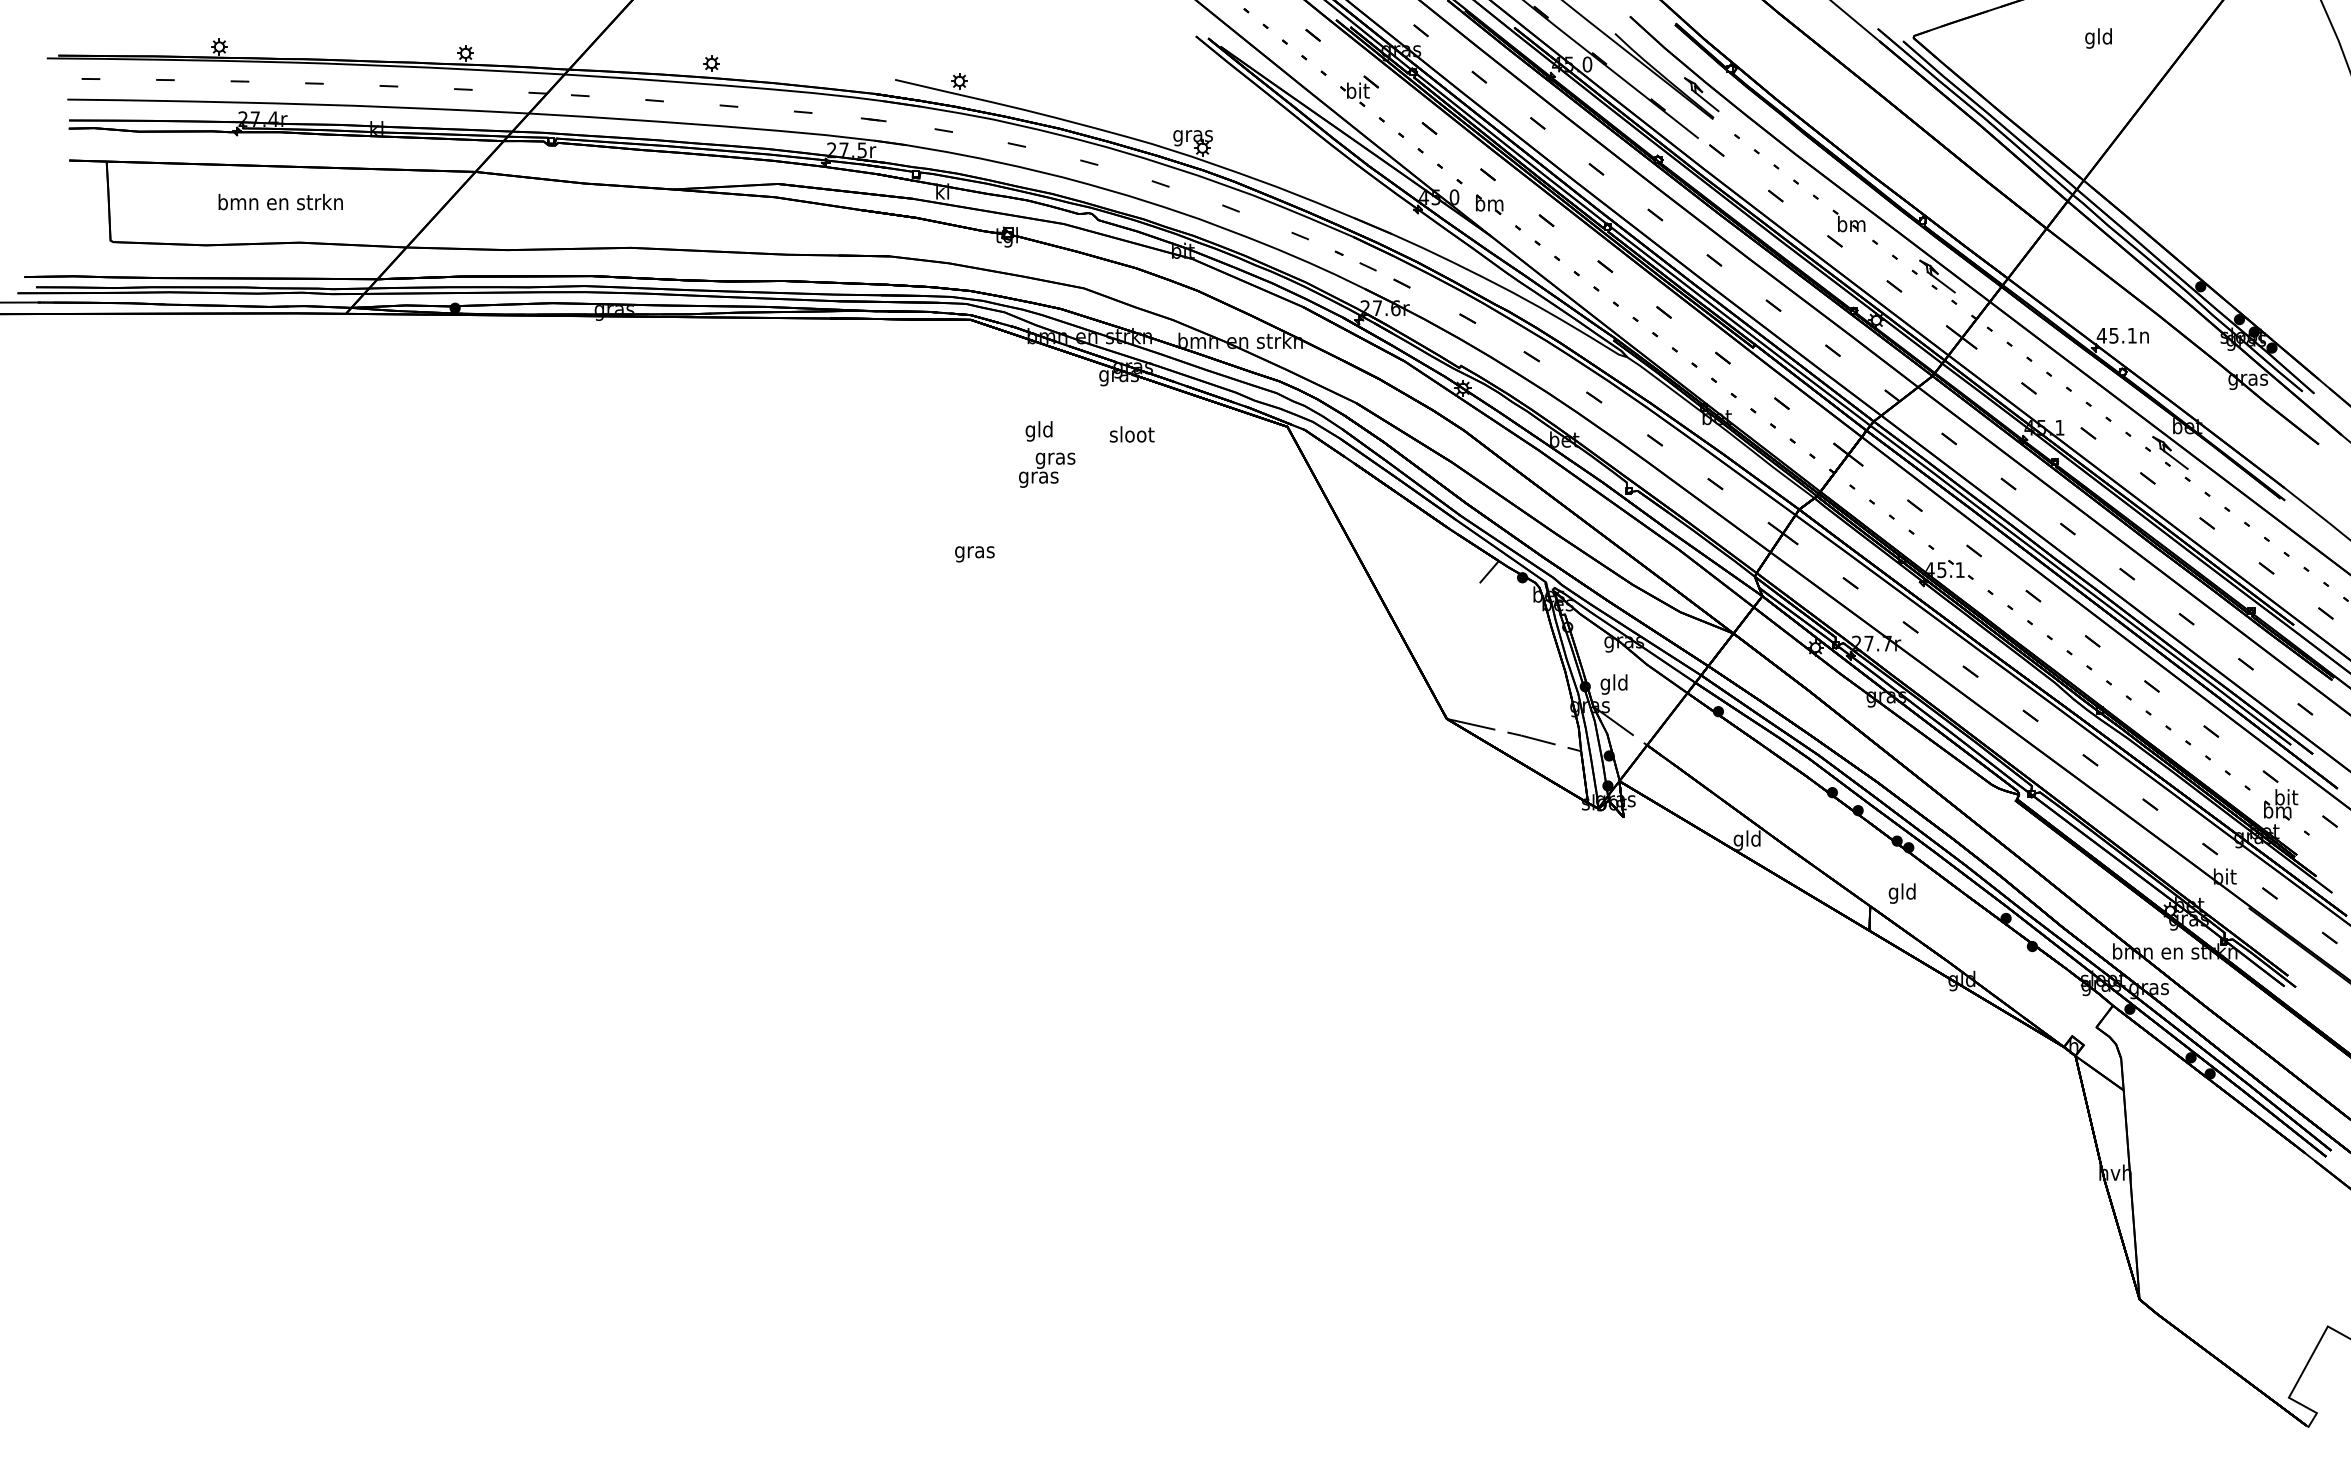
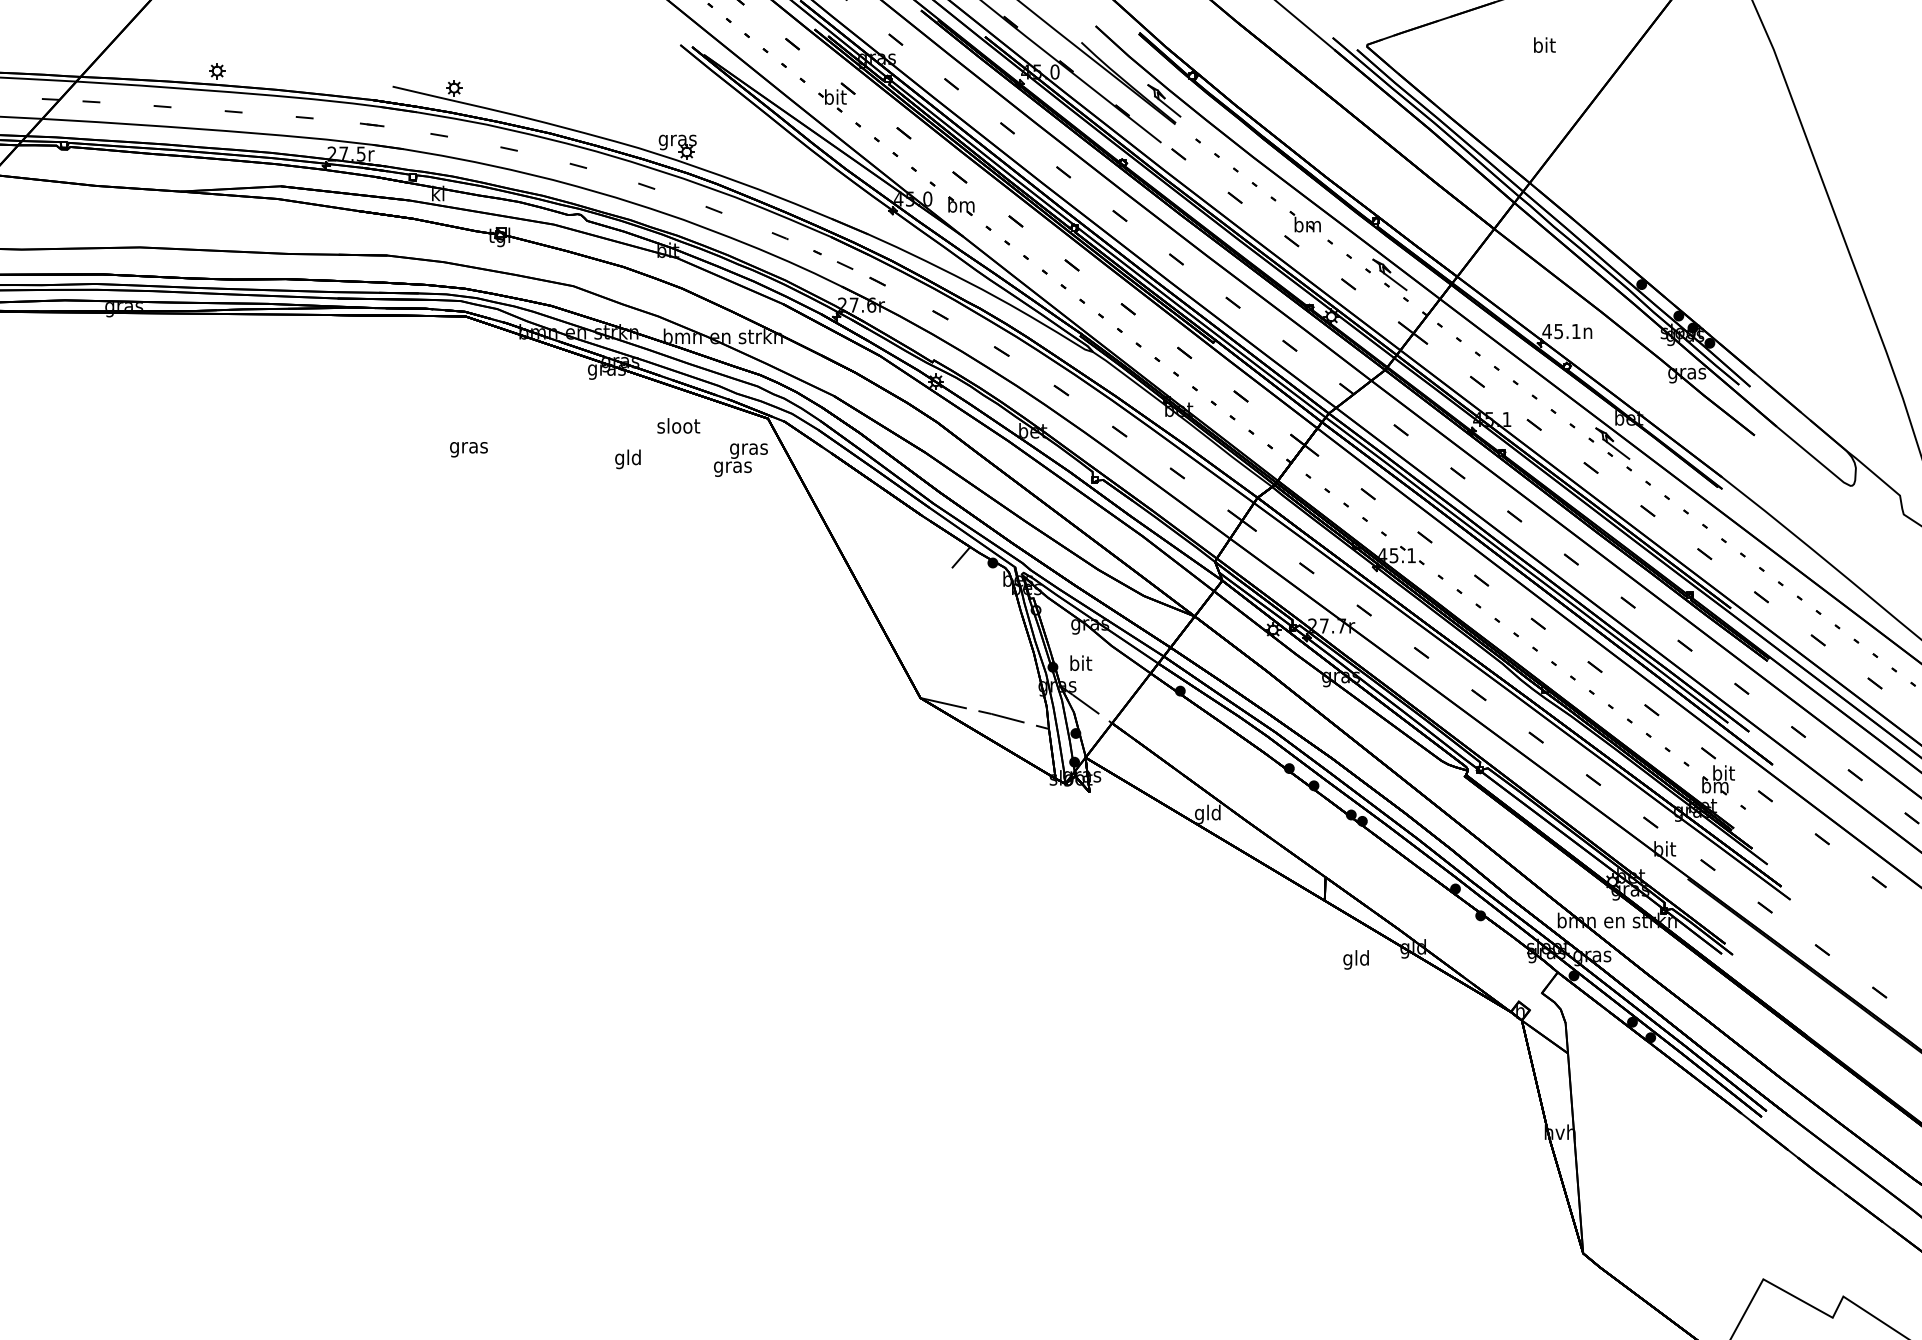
text: (2098, 38) -> (1543, 47), gld -> bit
text: (1038, 431) -> (627, 459), moved
text: (1132, 434) -> (679, 425), moved
text: (1047, 469) -> (741, 459), moved
text: (974, 554) -> (468, 449), moved
text: (1613, 684) -> (1079, 665), gld -> bit
text: (1901, 893) -> (1355, 959), moved

